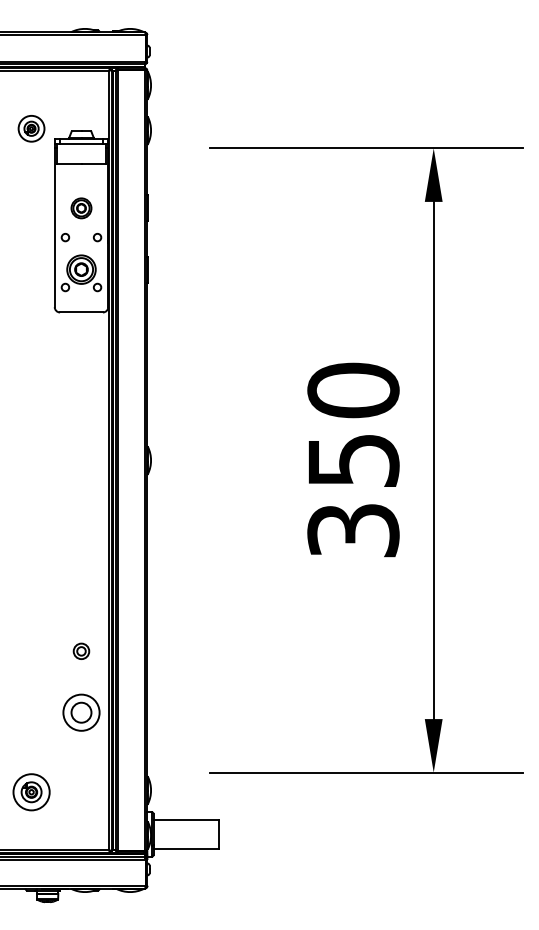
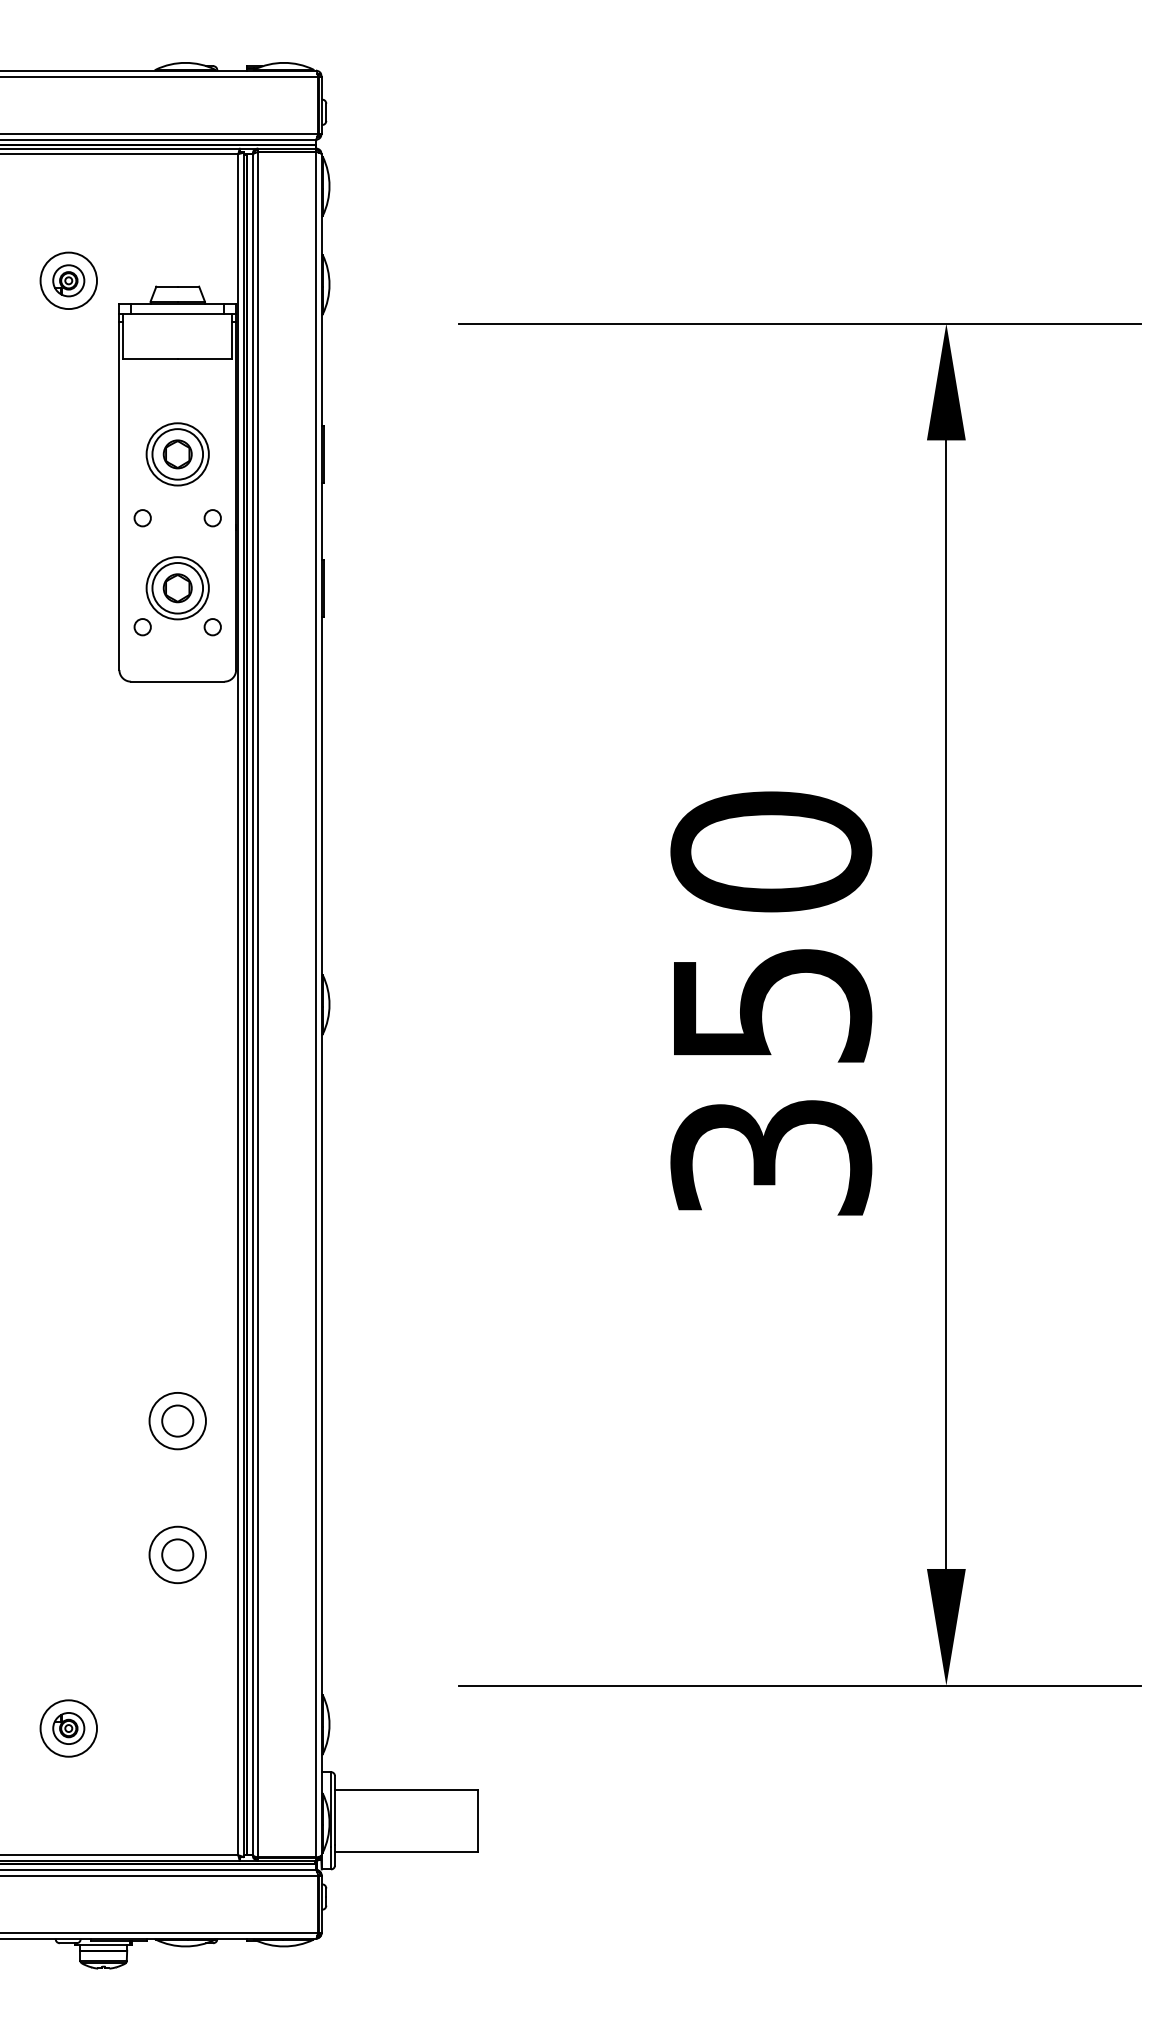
part: (81, 208) -> (177, 454), size x1.43
part: (81, 651) -> (177, 1421), size x1.67
part: (81, 712) -> (177, 1554), size x0.71
part: (31, 791) -> (68, 1726), size x0.71

